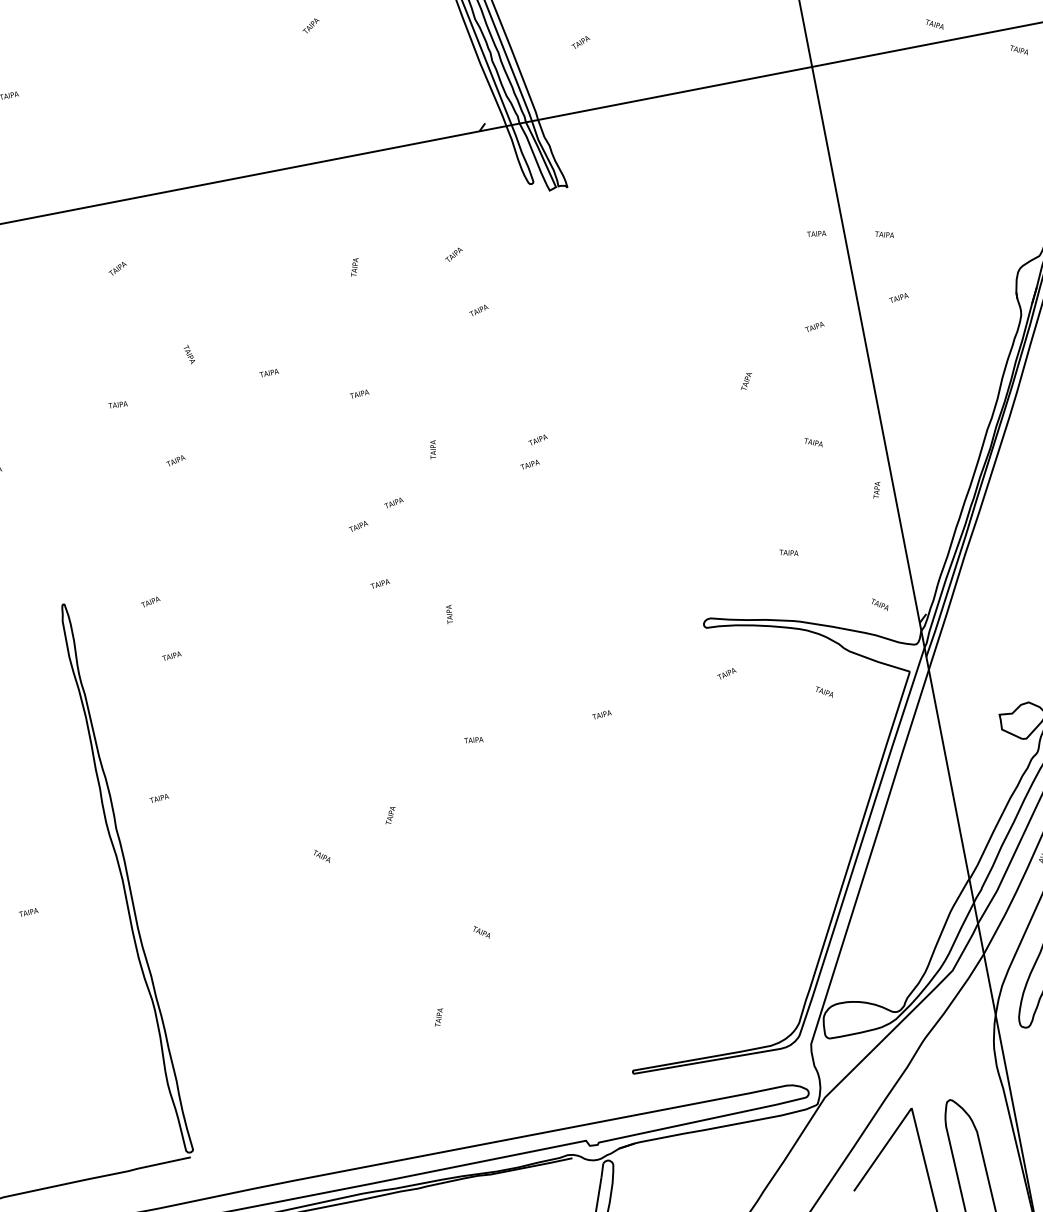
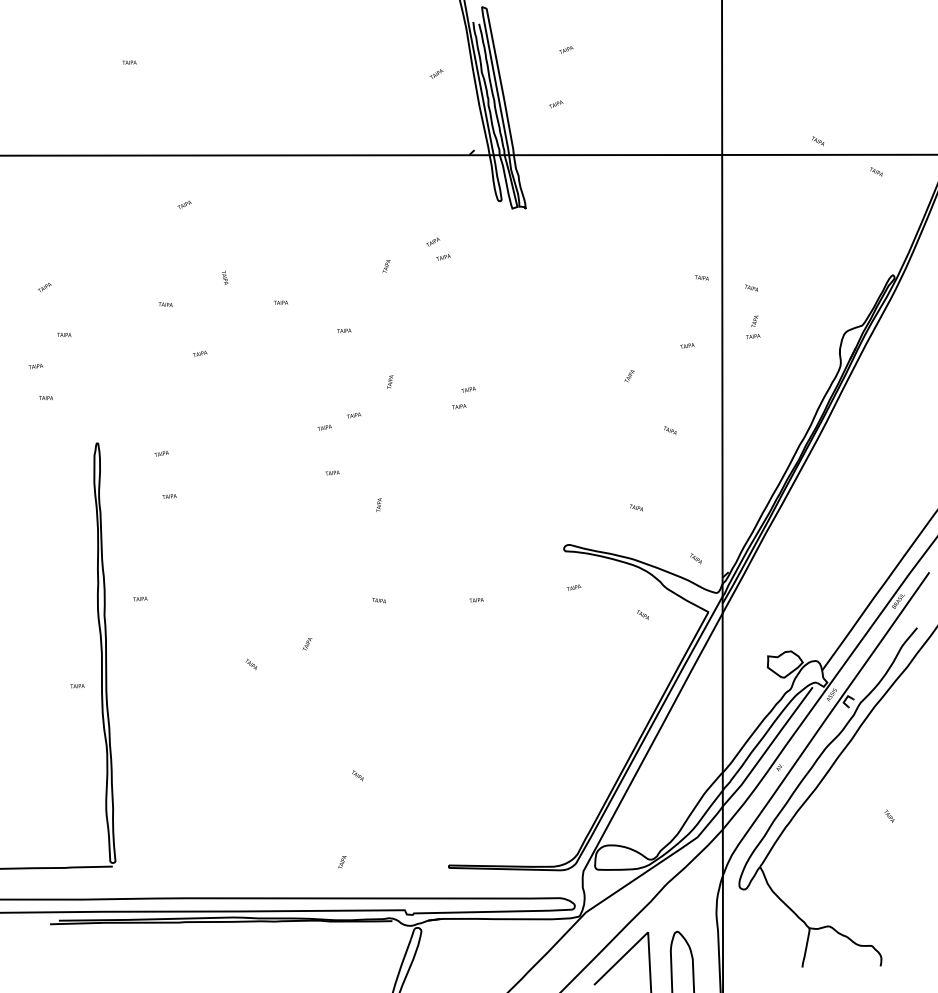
text: (310, 25) -> (436, 73), moved
text: (354, 267) -> (386, 266), moved
text: (478, 310) -> (443, 257), moved
text: (876, 489) -> (754, 320), moved
text: (28, 912) -> (77, 686), moved
text: (481, 932) -> (357, 775), moved
text: (439, 1017) -> (342, 862), moved

